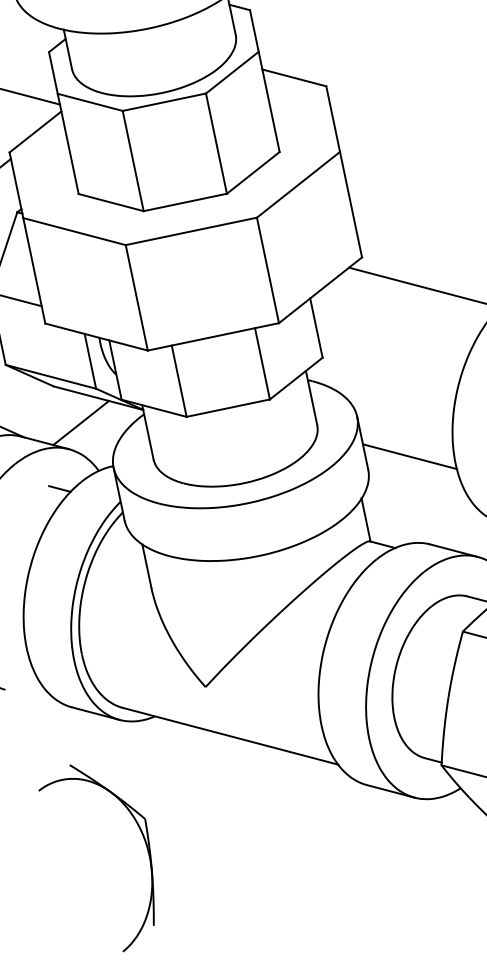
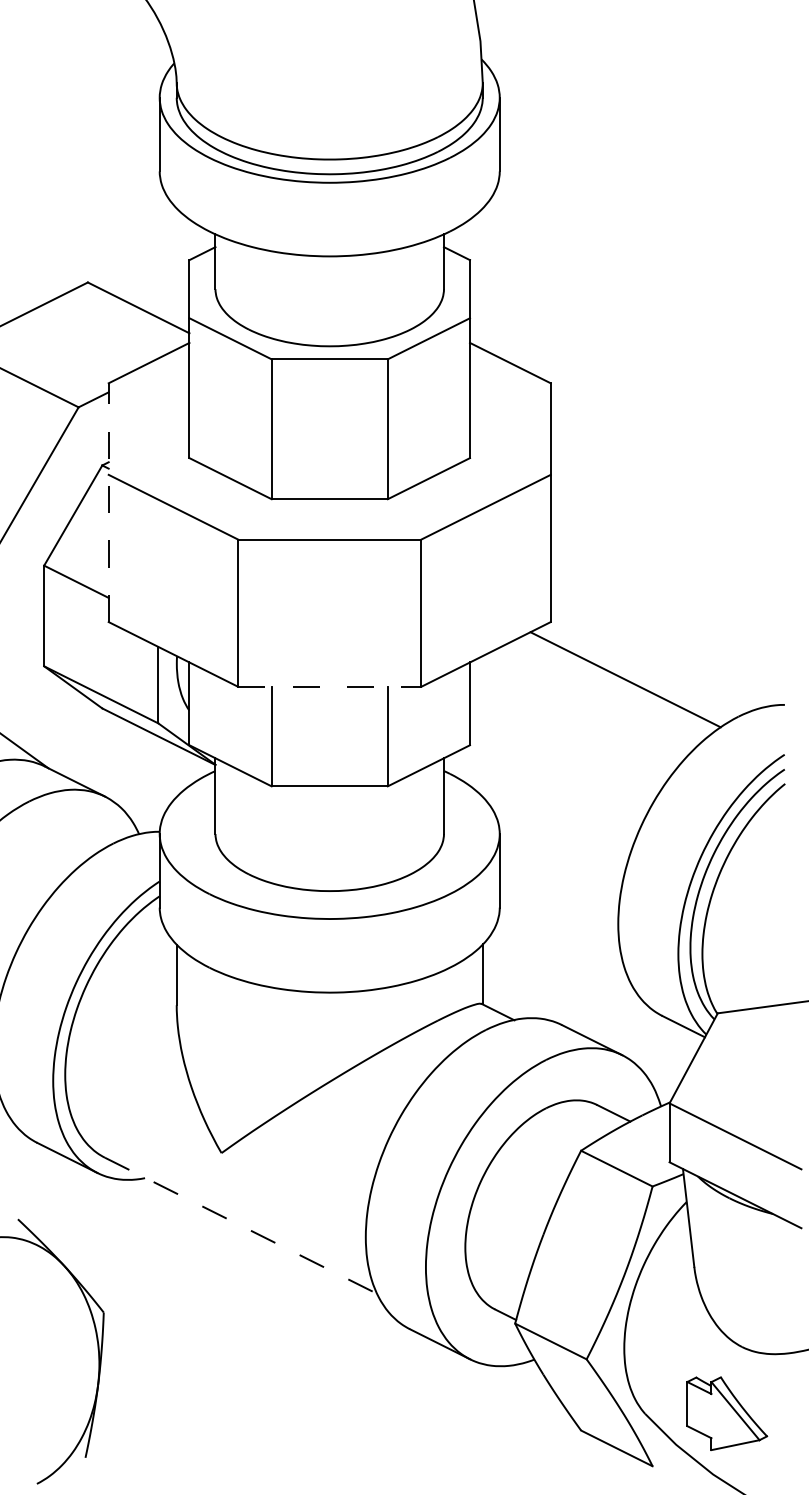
line: (27, 237) -> (108, 502), solid -> dashed
line: (213, 336) -> (329, 686), solid -> dashed
line: (80, 422) -> (128, 764), removed
line: (409, 456) -> (558, 901), removed
line: (59, 489) -> (81, 847), removed
line: (230, 736) -> (241, 1226), solid -> dashed

